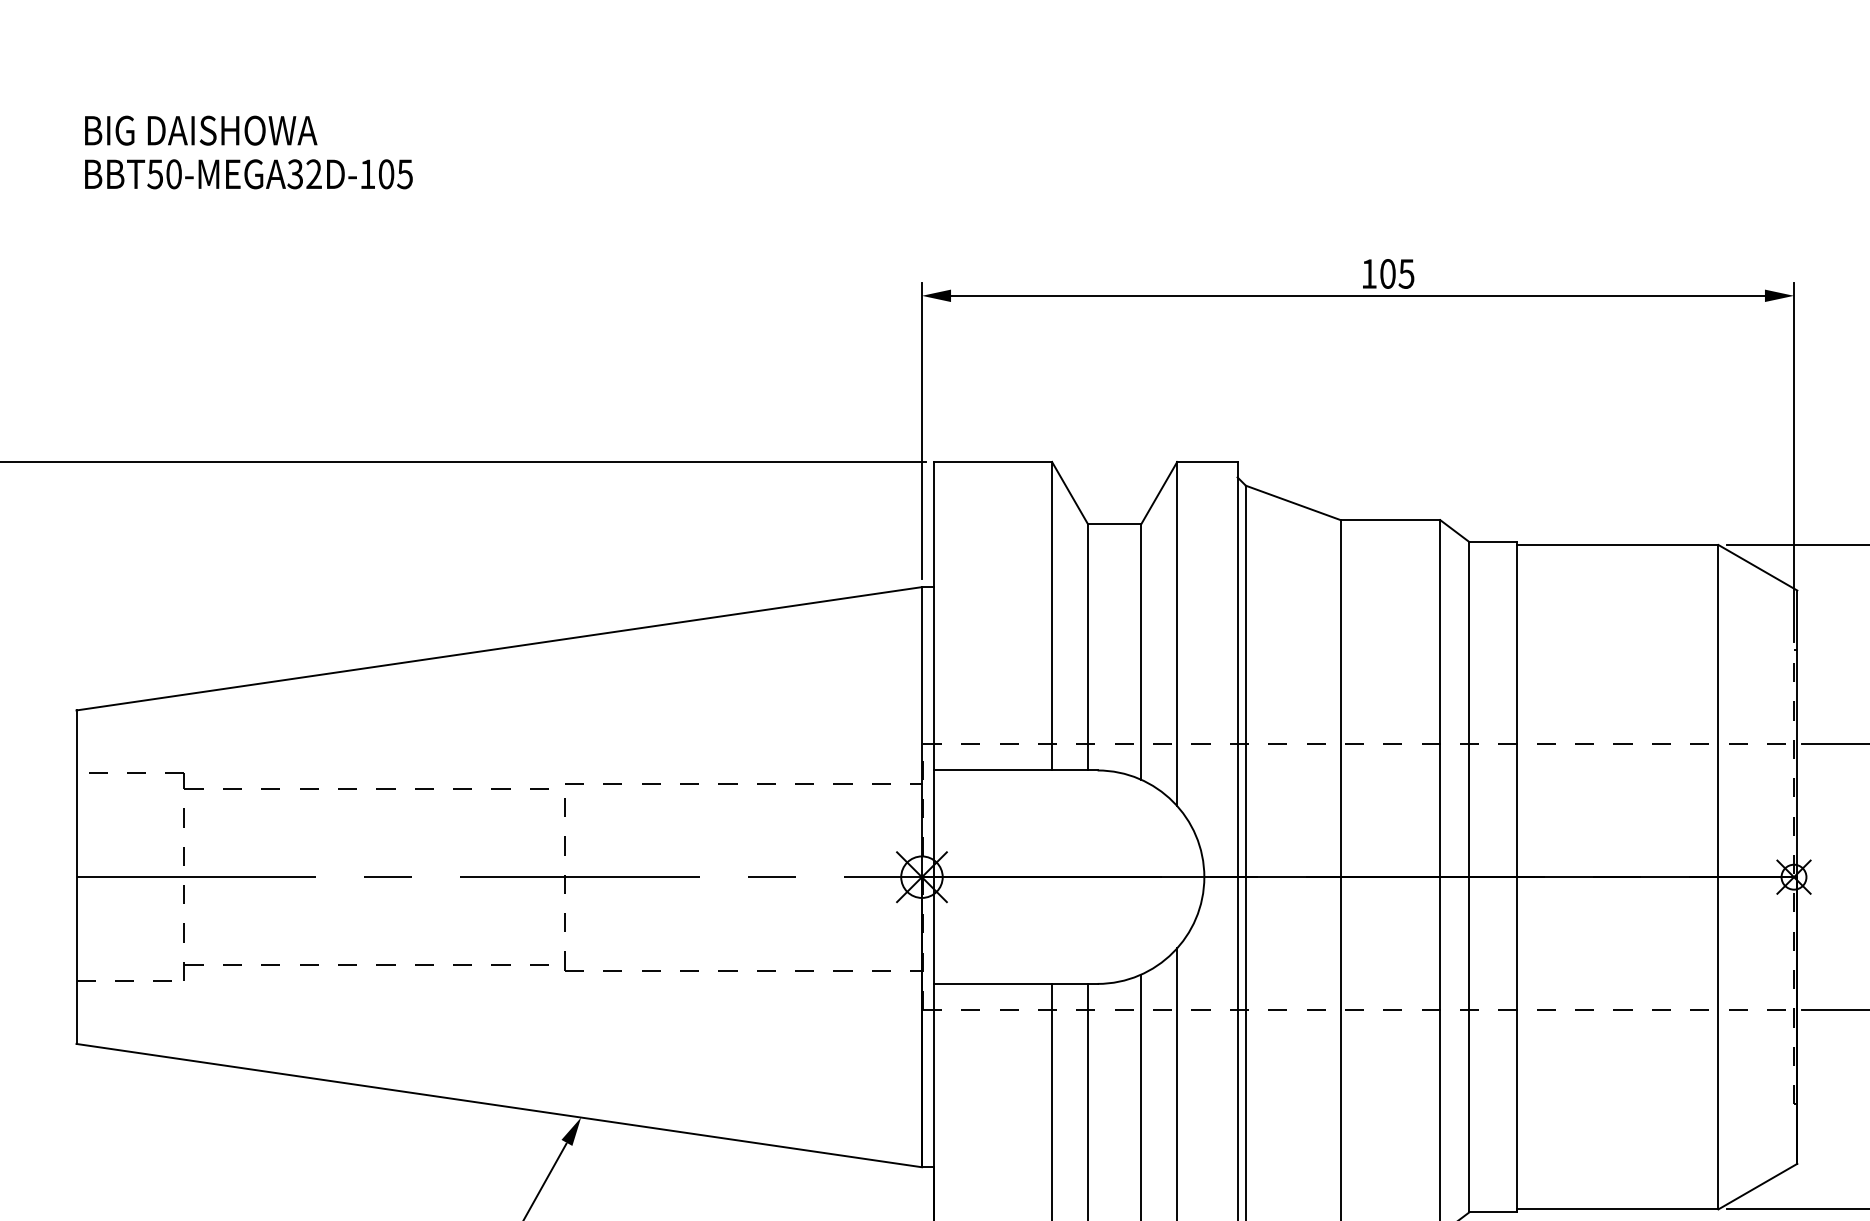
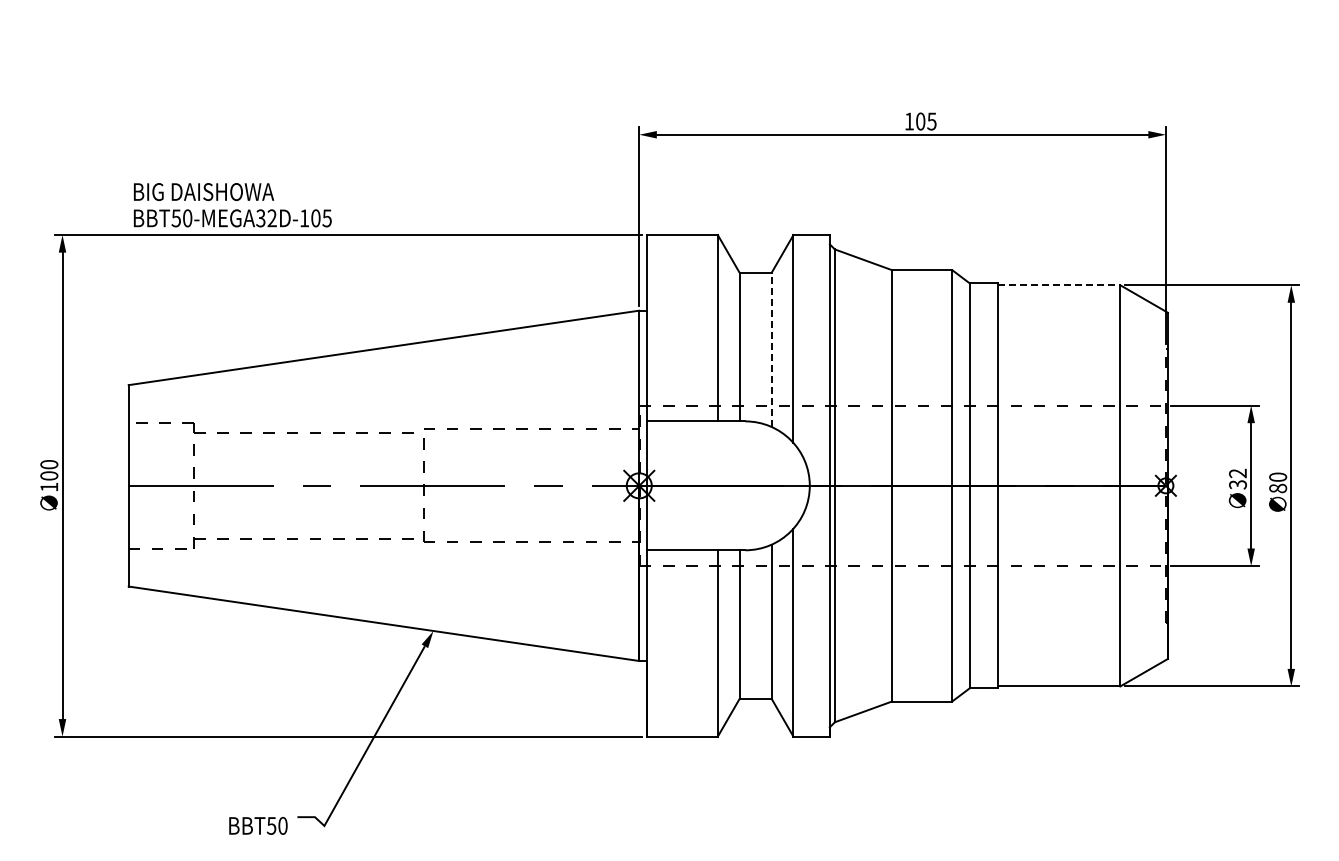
text: (248, 152) -> (232, 205), moved
line: (1617, 545) -> (1059, 285), solid -> dashed
line: (1140, 651) -> (771, 349), solid -> dashed

